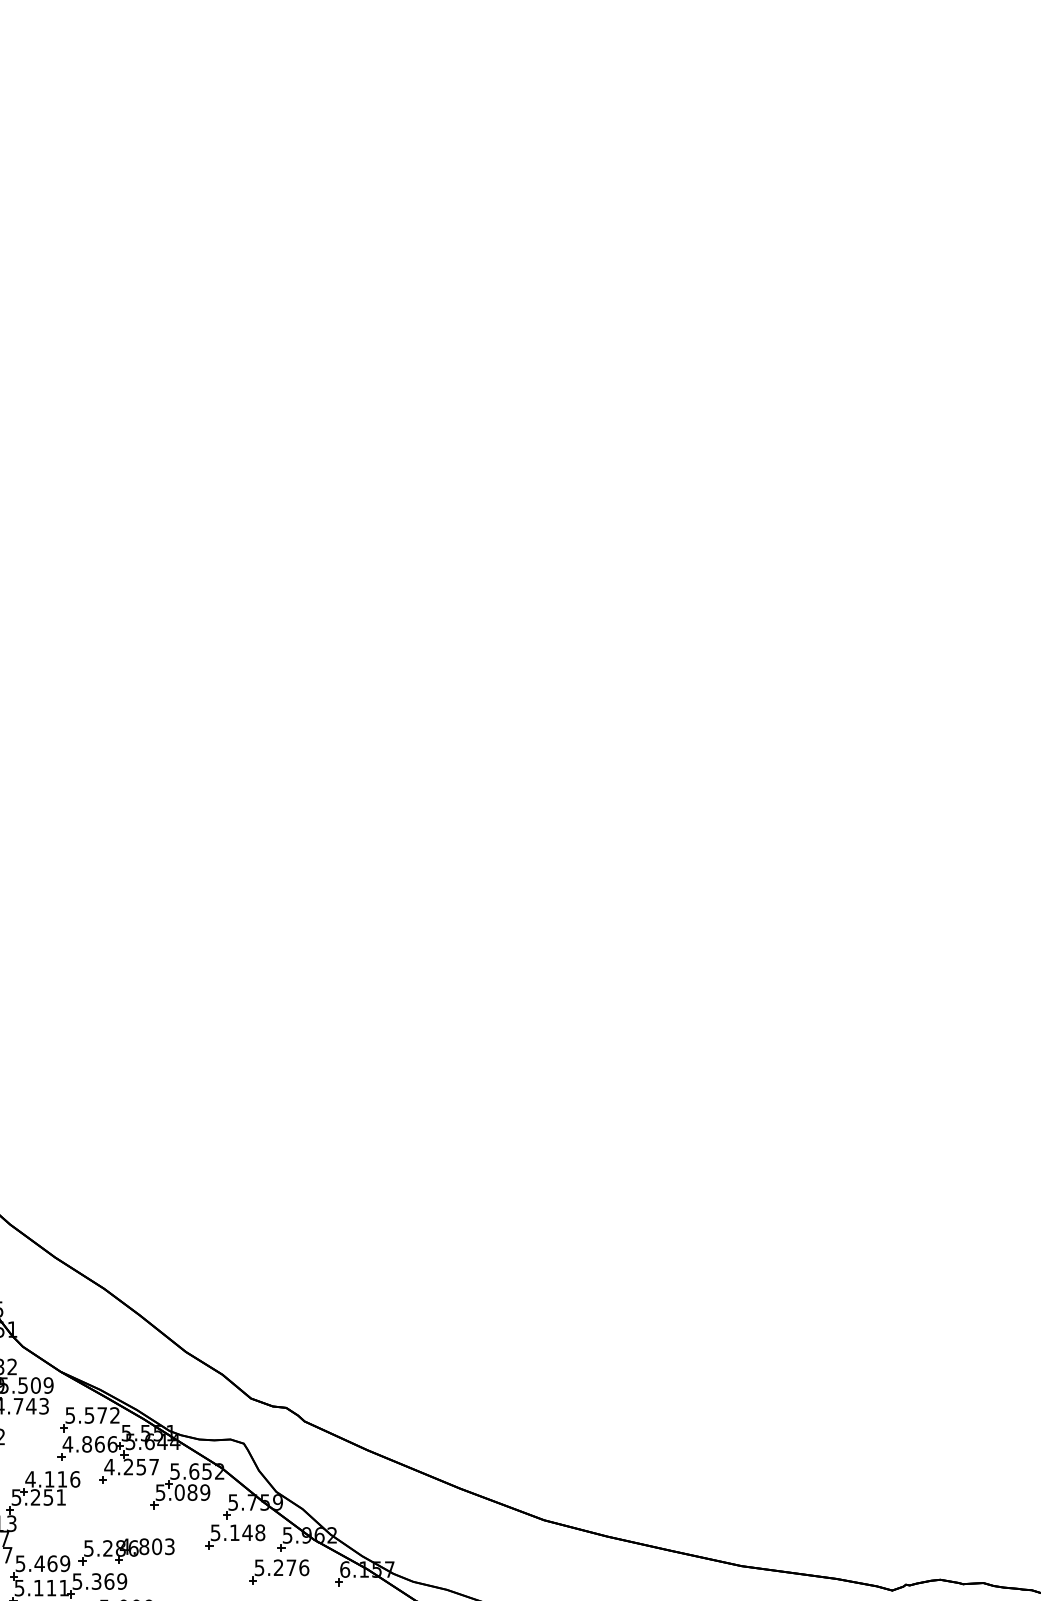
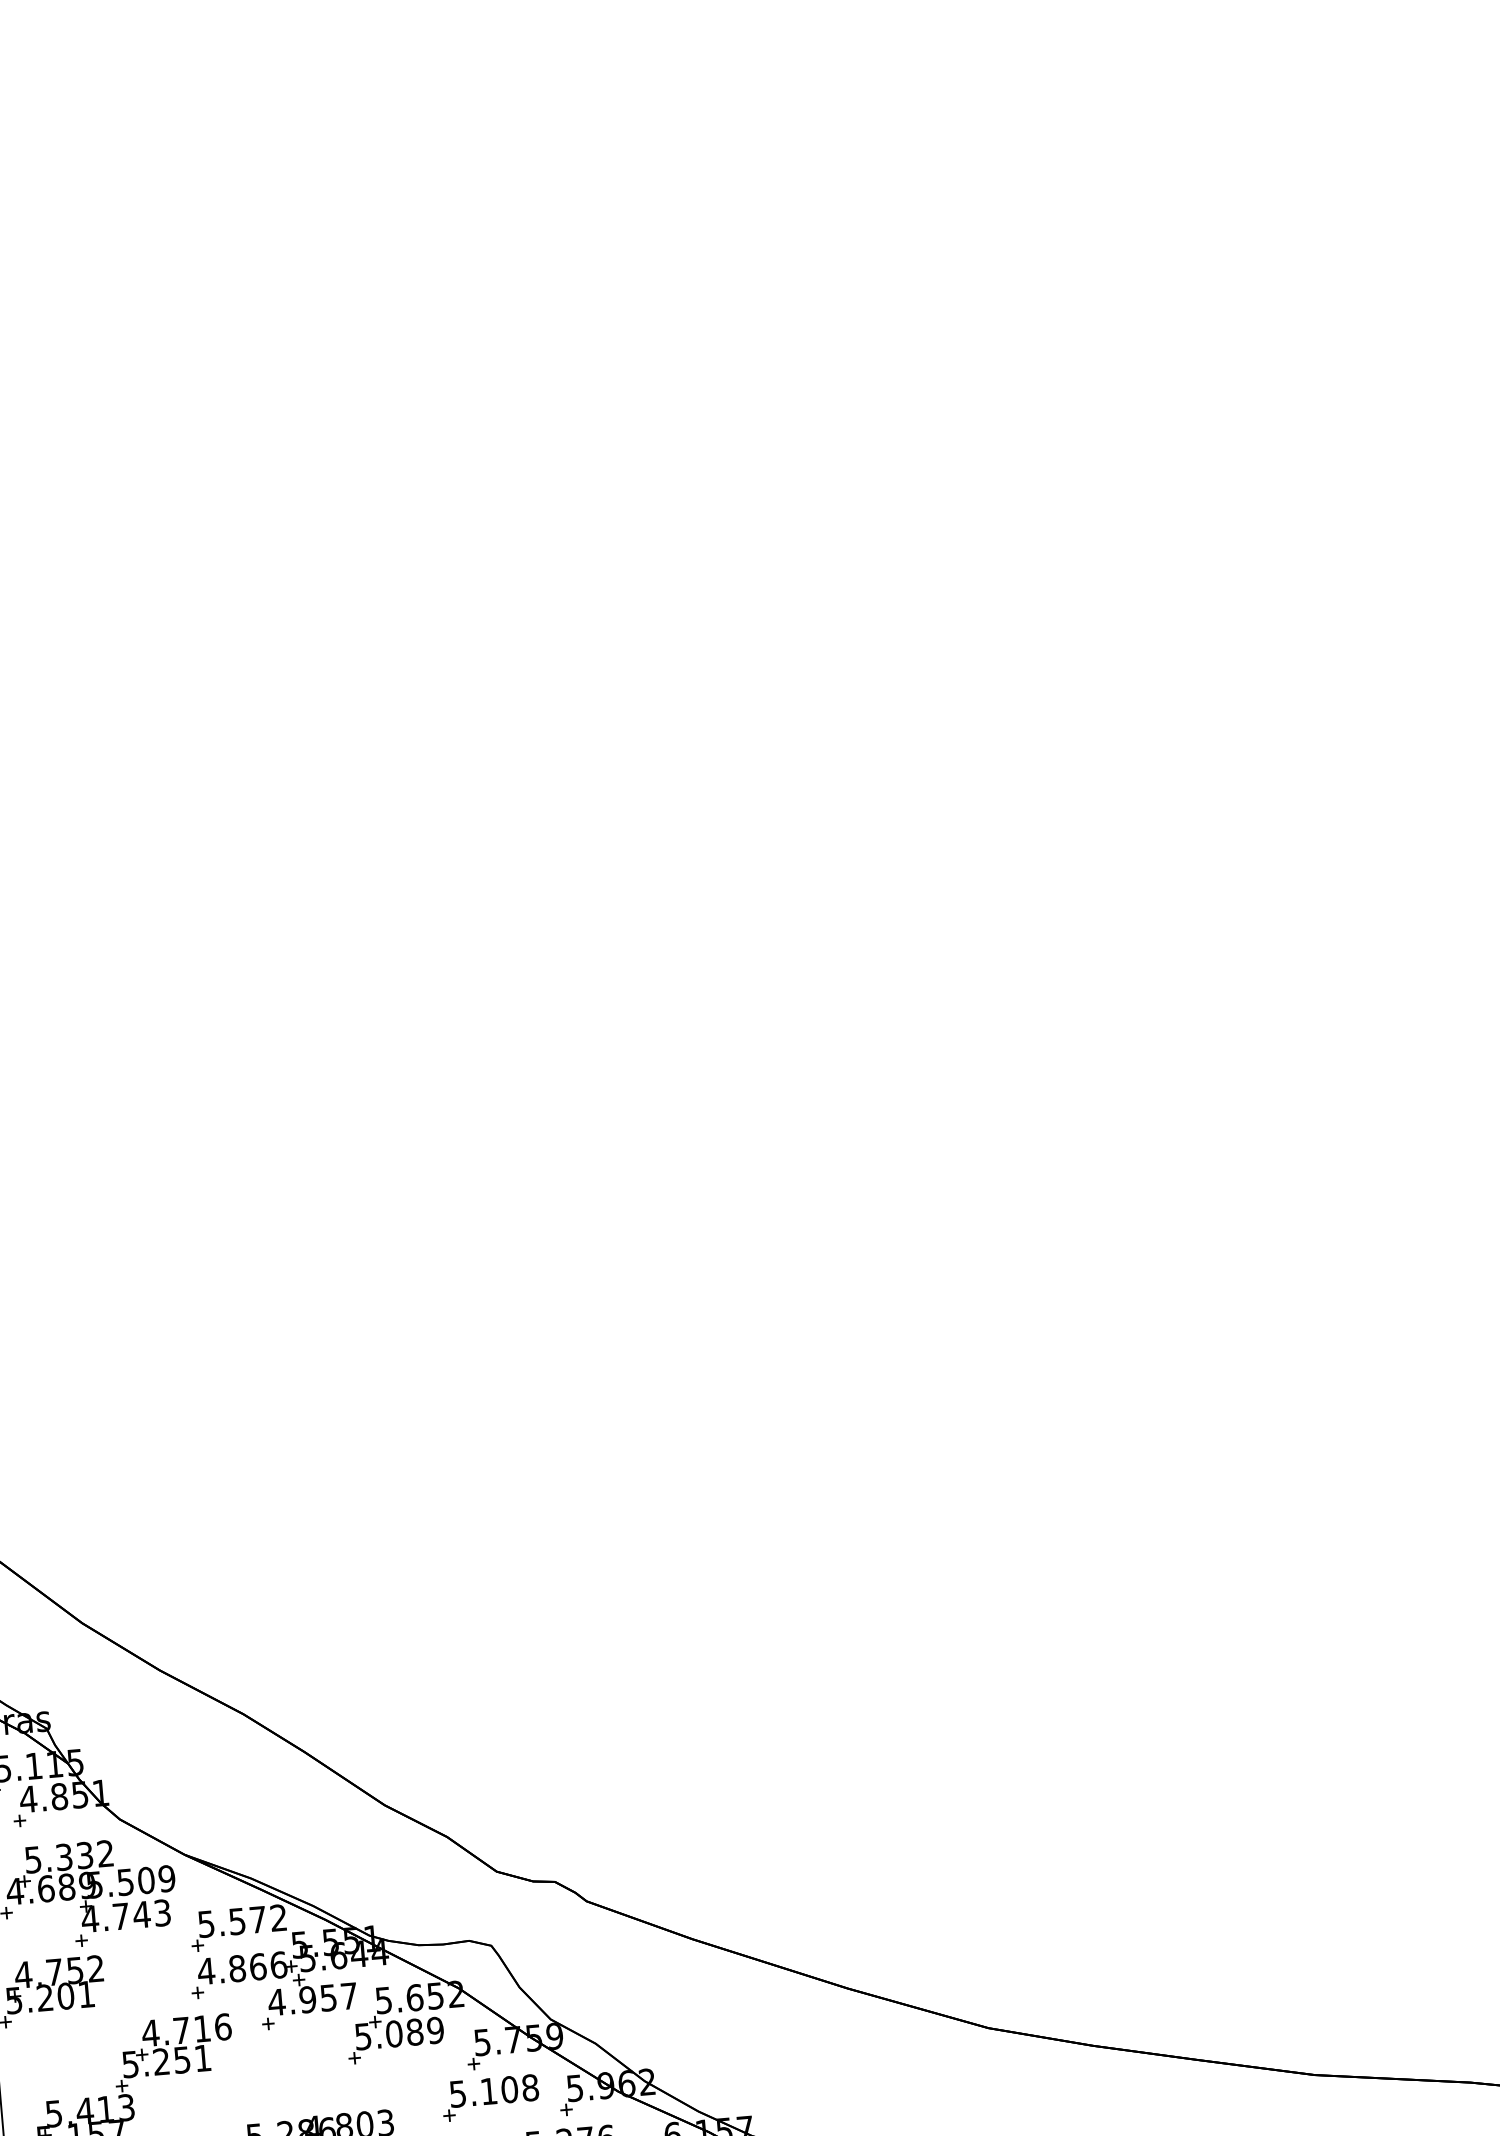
text: (128, 1466) -> (307, 1998), 4.257 -> 4.957
text: (49, 1479) -> (181, 2030), 4.116 -> 4.716
text: (247, 1532) -> (509, 2089), 5.148 -> 5.108

